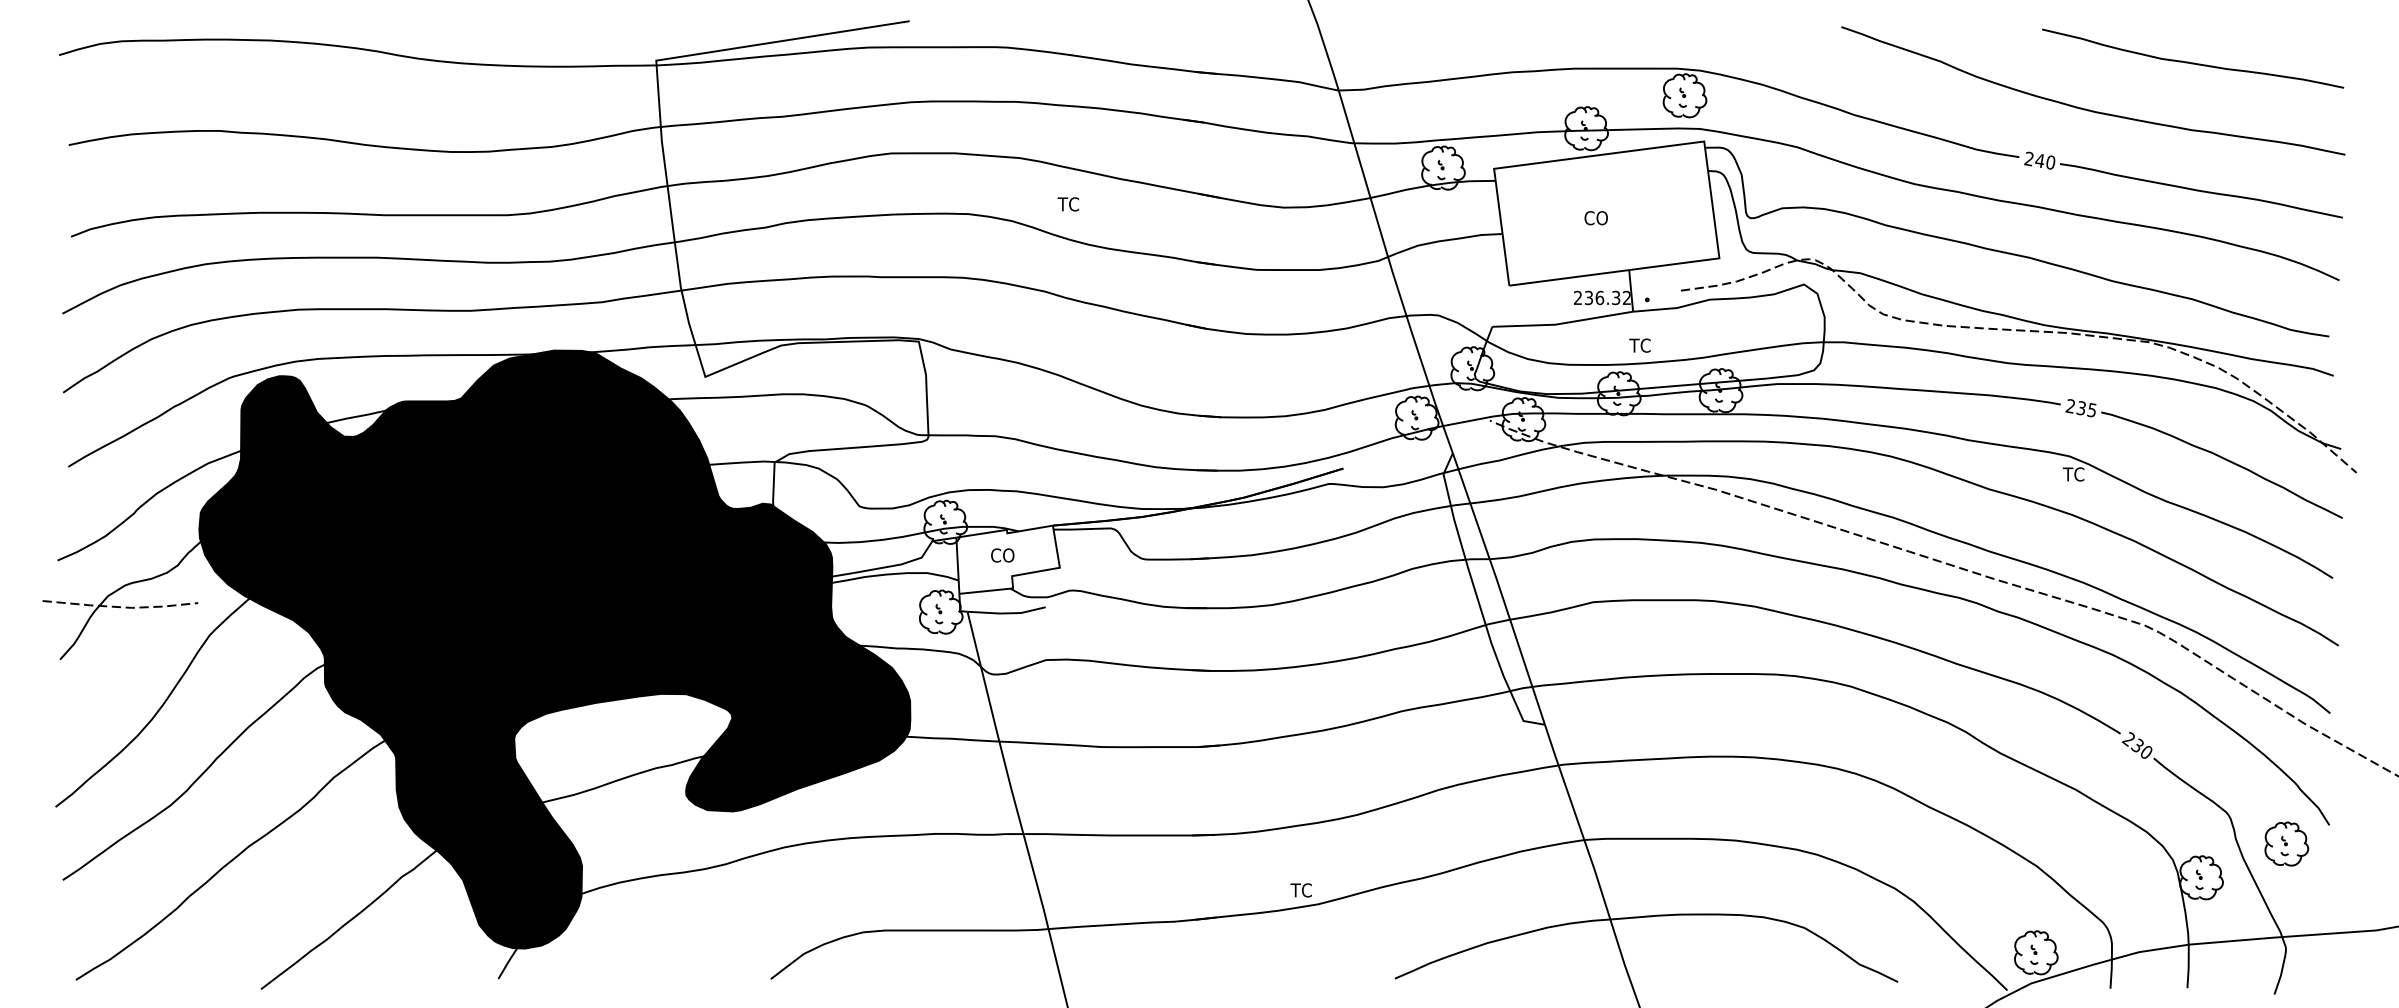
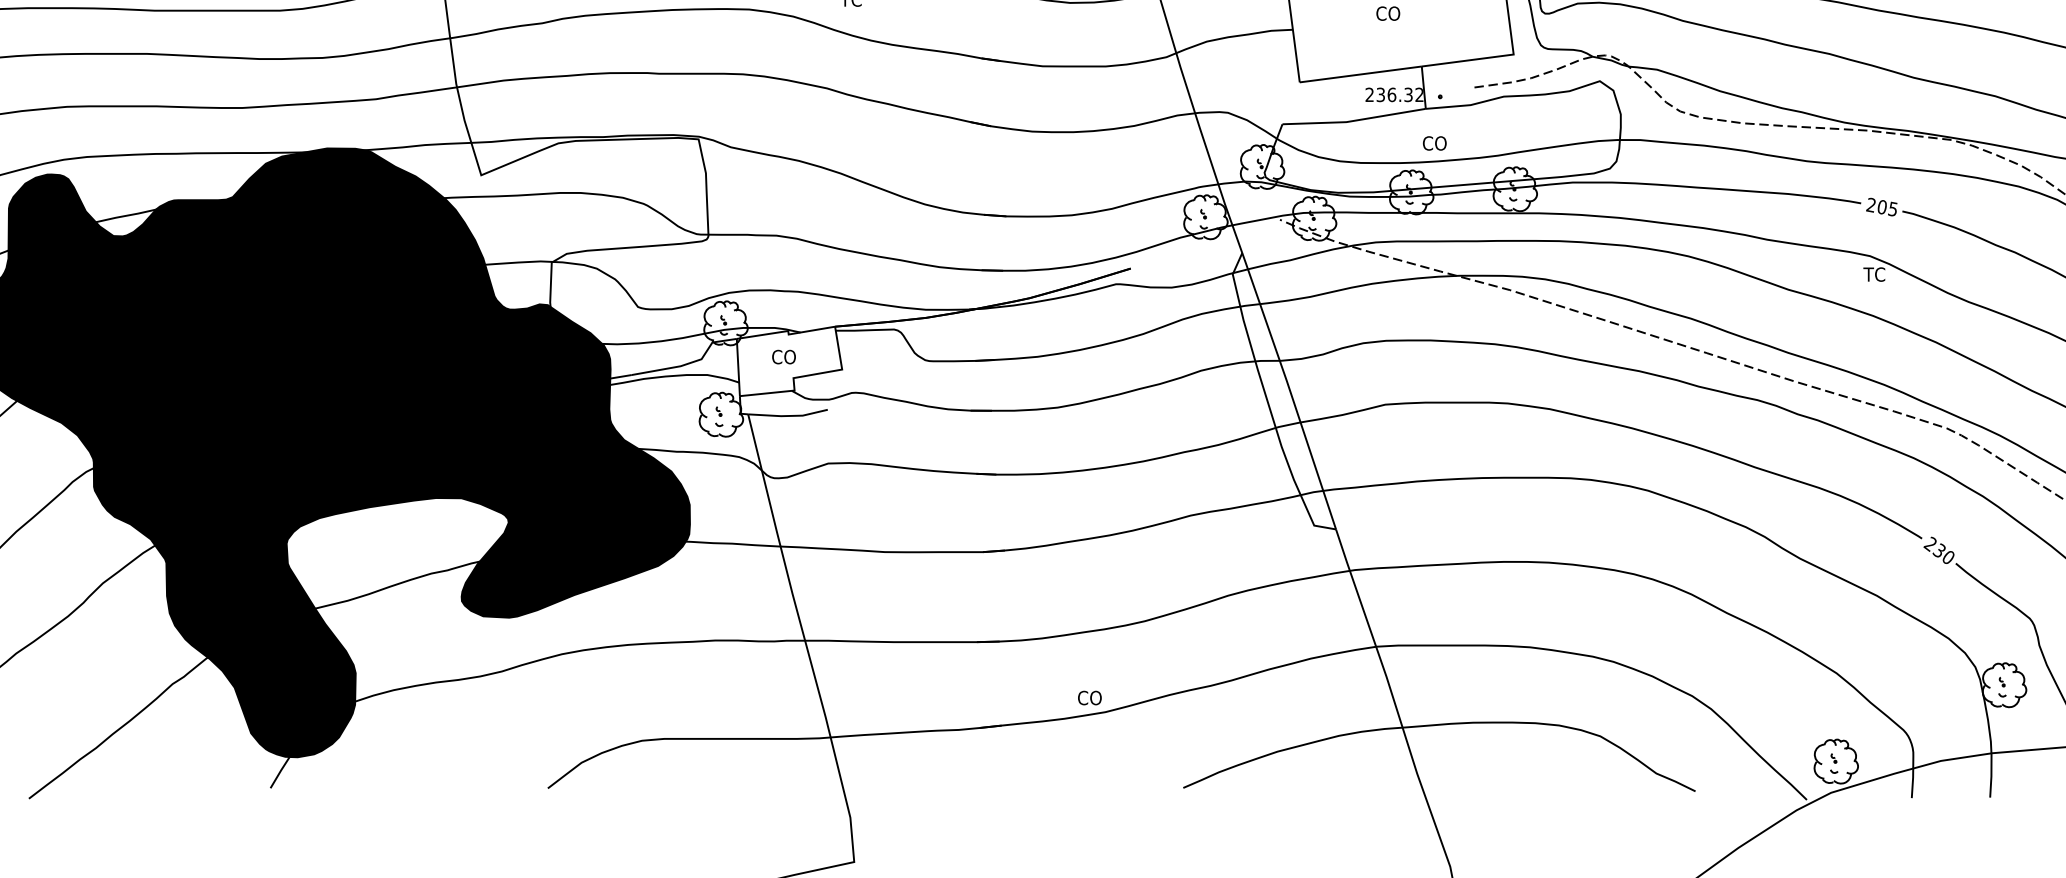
text: (1641, 345) -> (1434, 143), TC -> CO
text: (2080, 407) -> (1881, 206), 235 -> 205
text: (1302, 890) -> (1089, 698), TC -> CO

